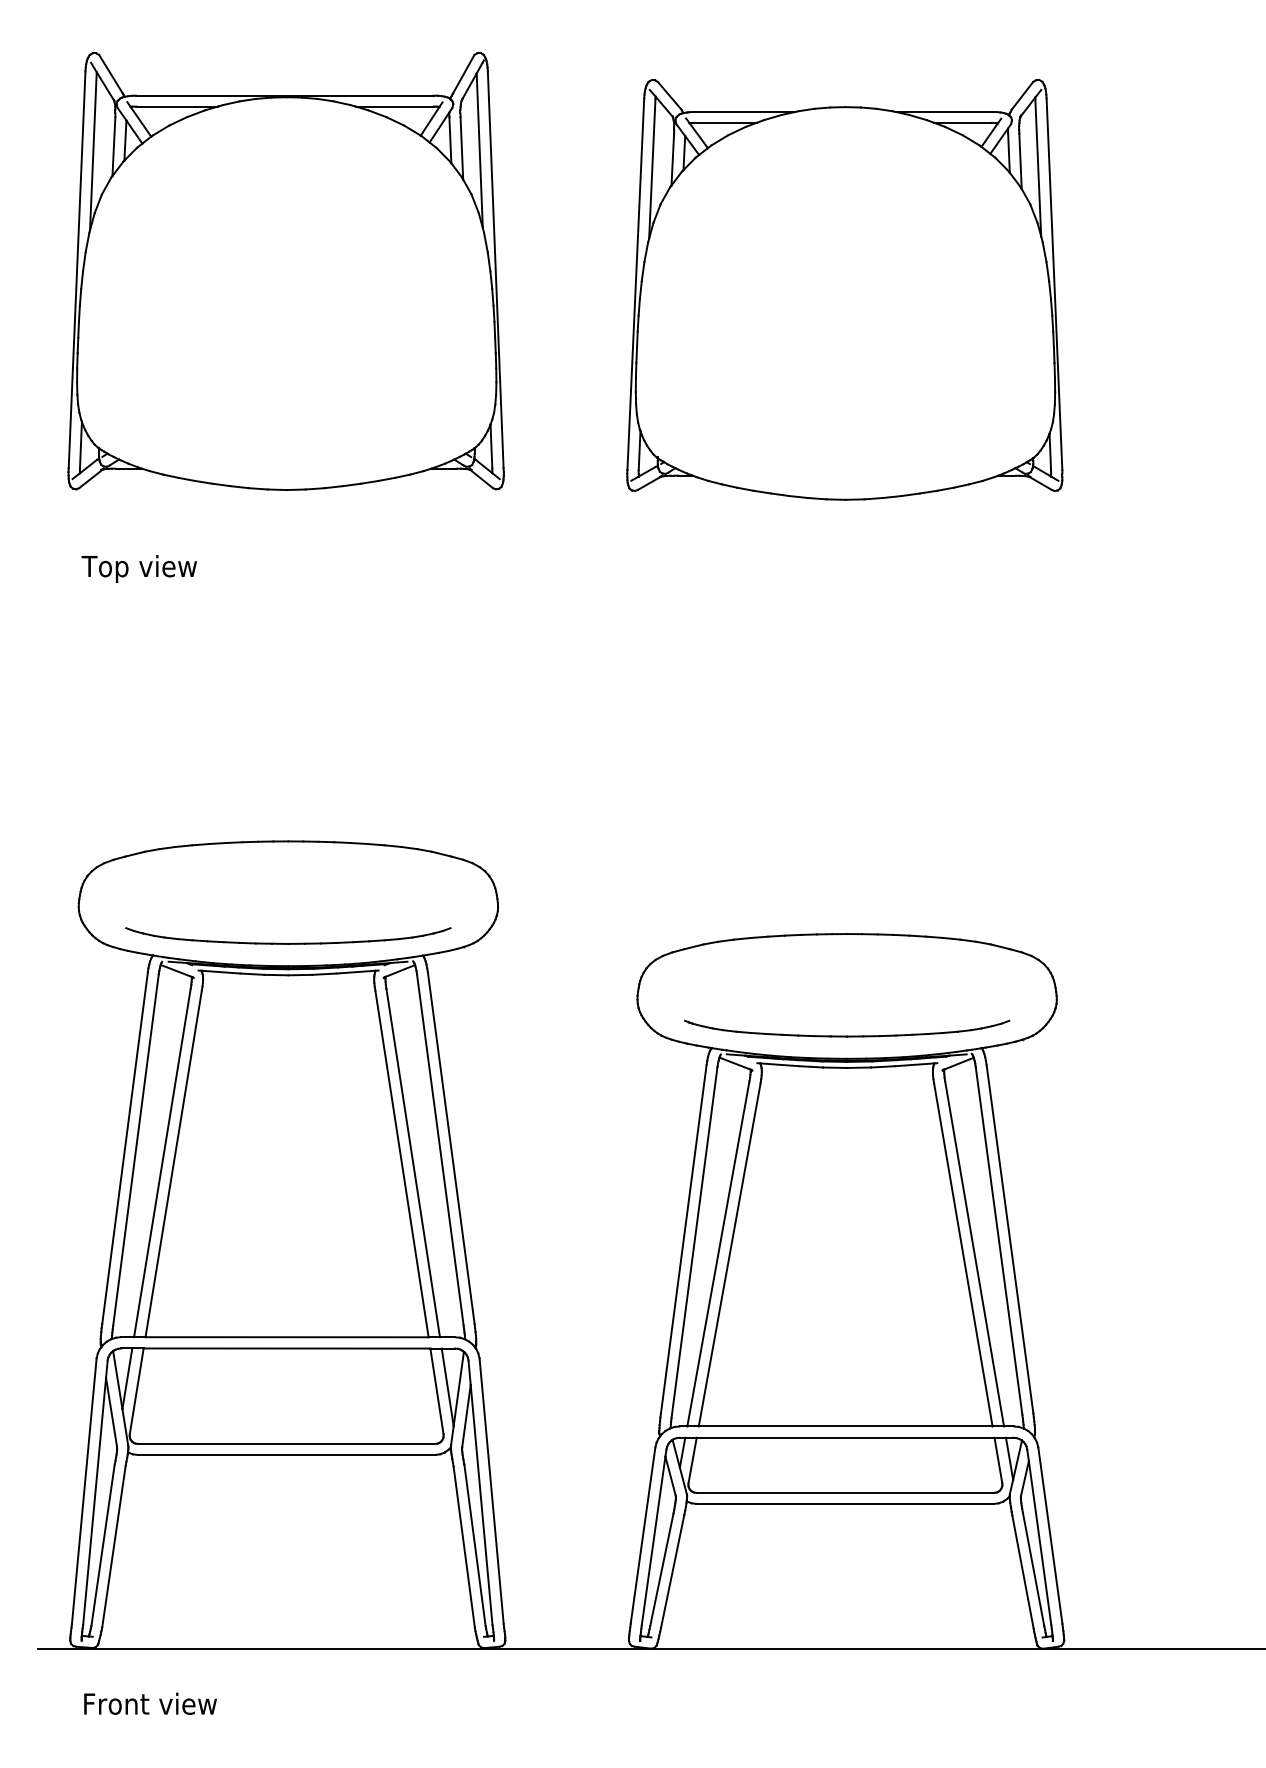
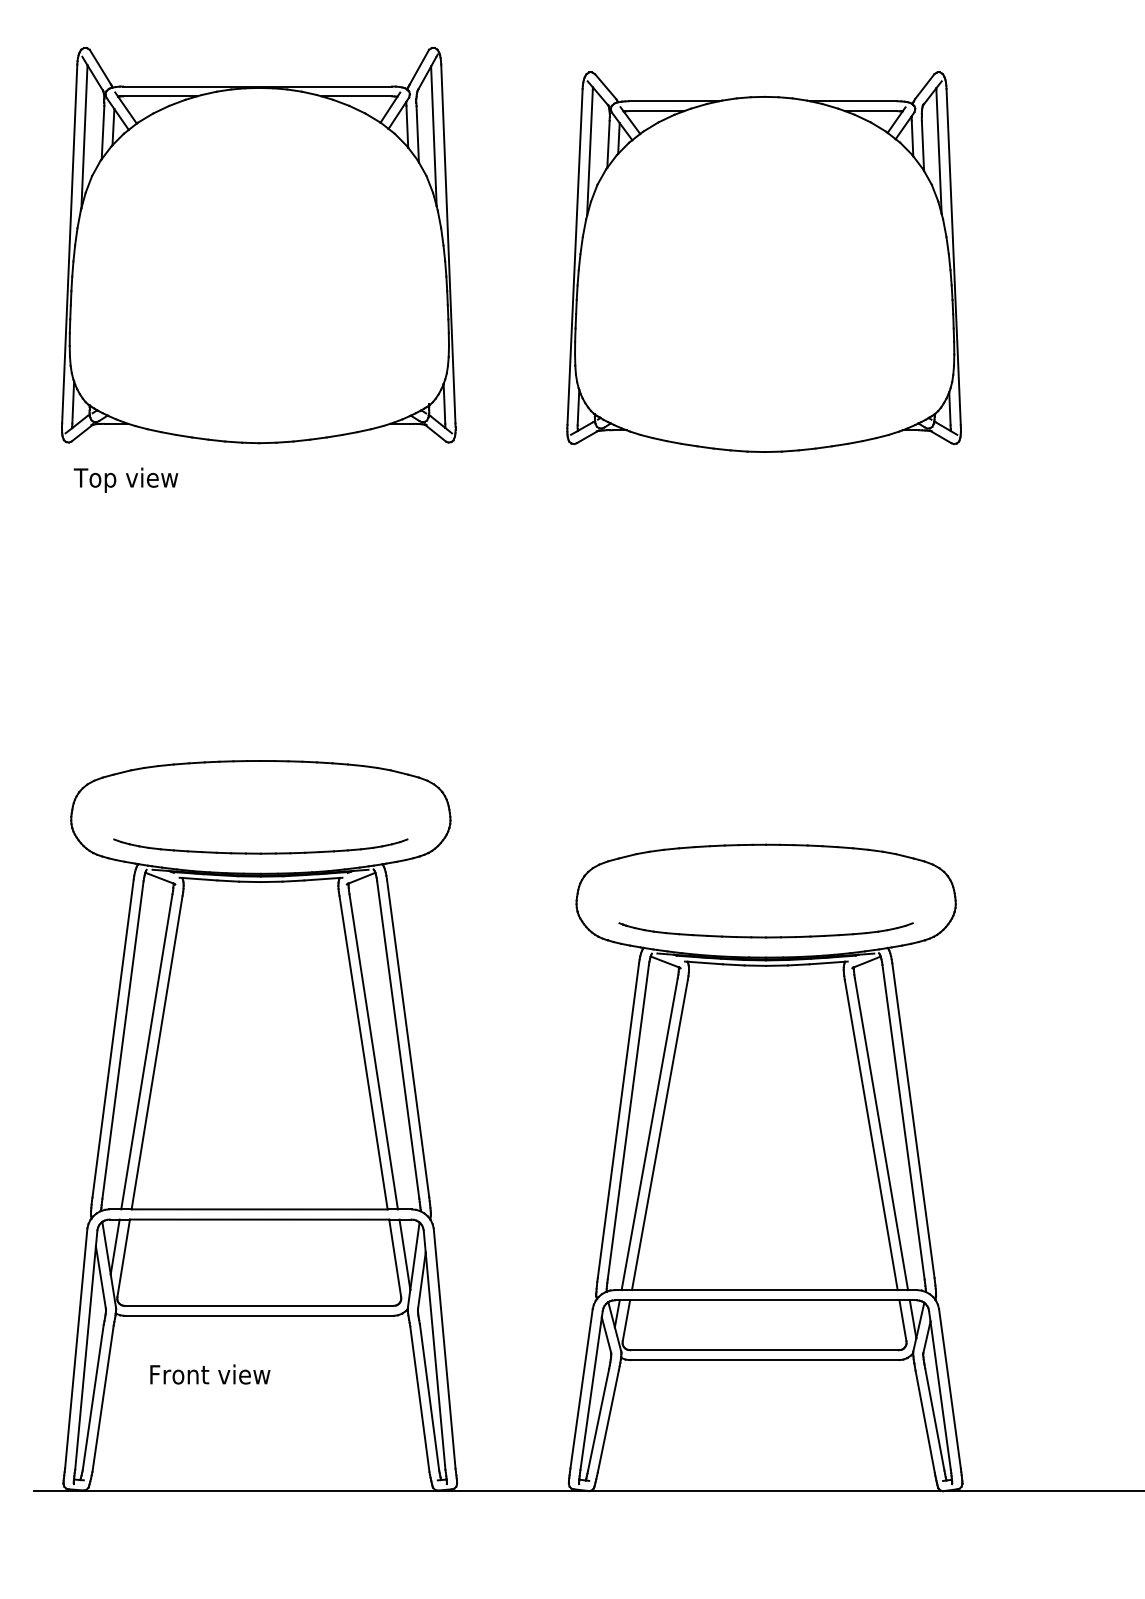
text: (138, 568) -> (125, 479), moved
text: (150, 1703) -> (210, 1374), moved

